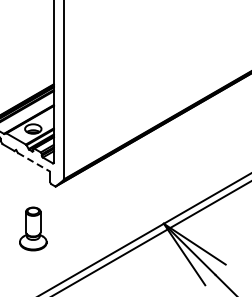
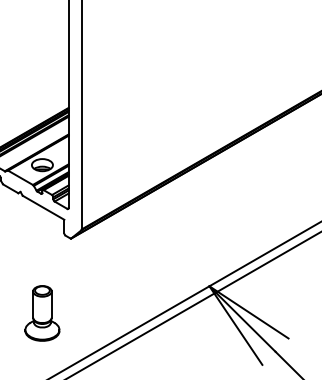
line: (34, 162) -> (43, 207), dashed -> solid
part: (33, 228) -> (42, 312), moved

